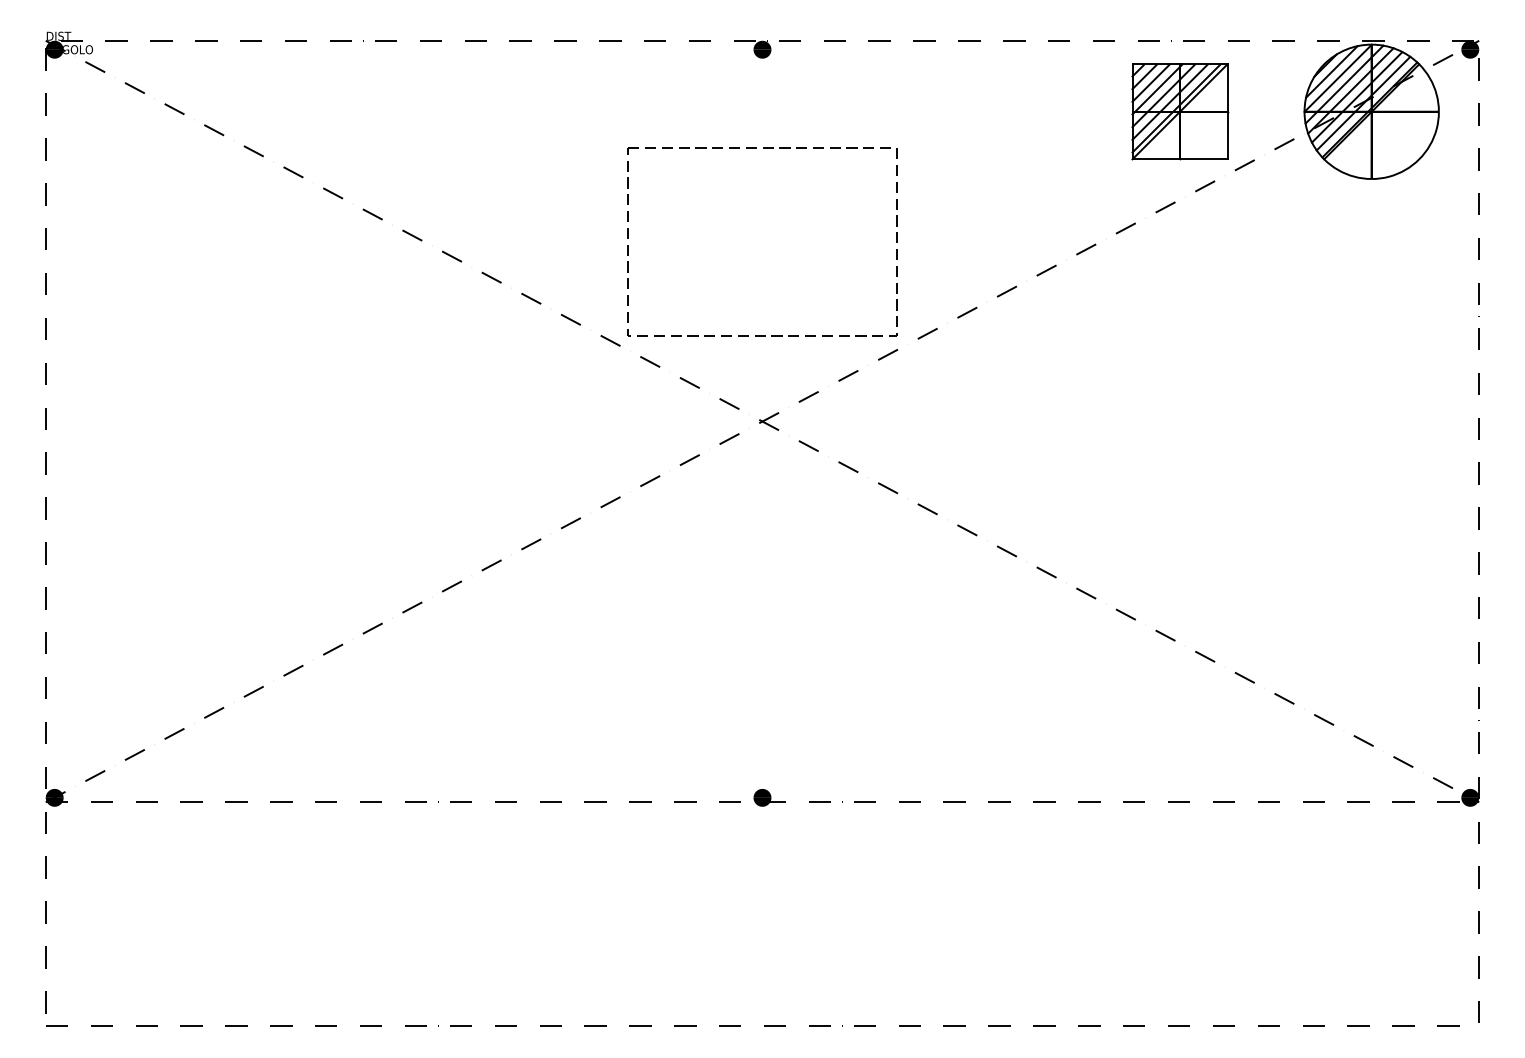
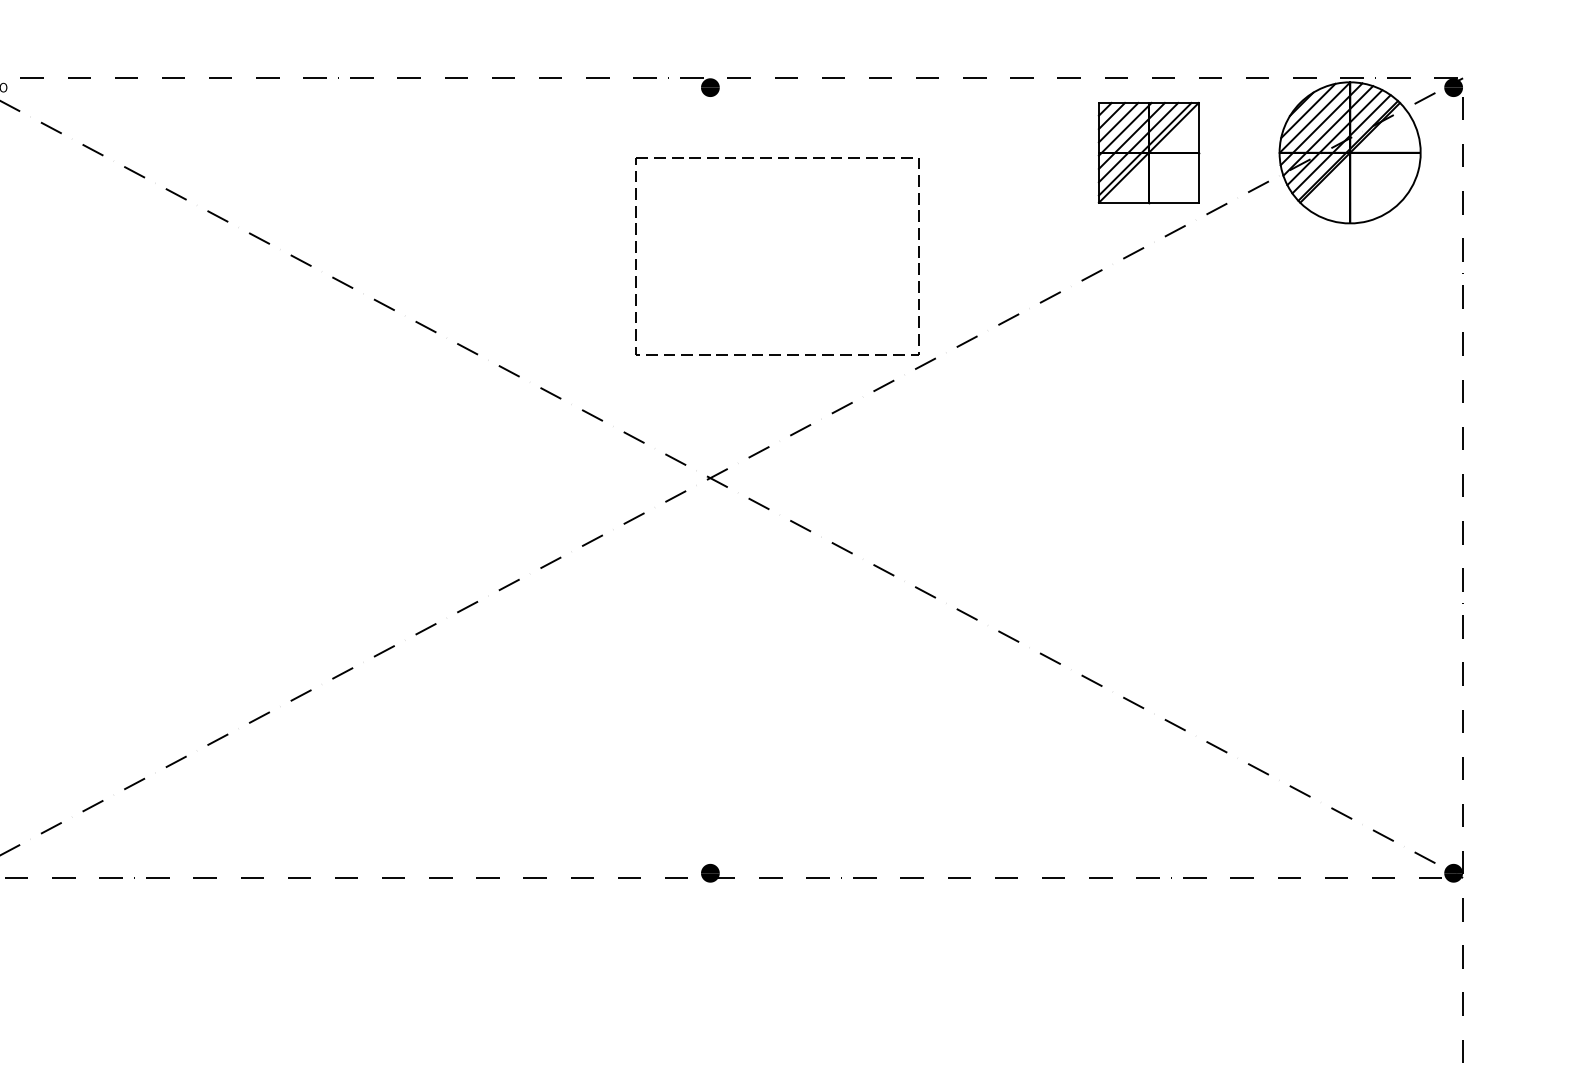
part: (763, 148) -> (778, 157), moved

